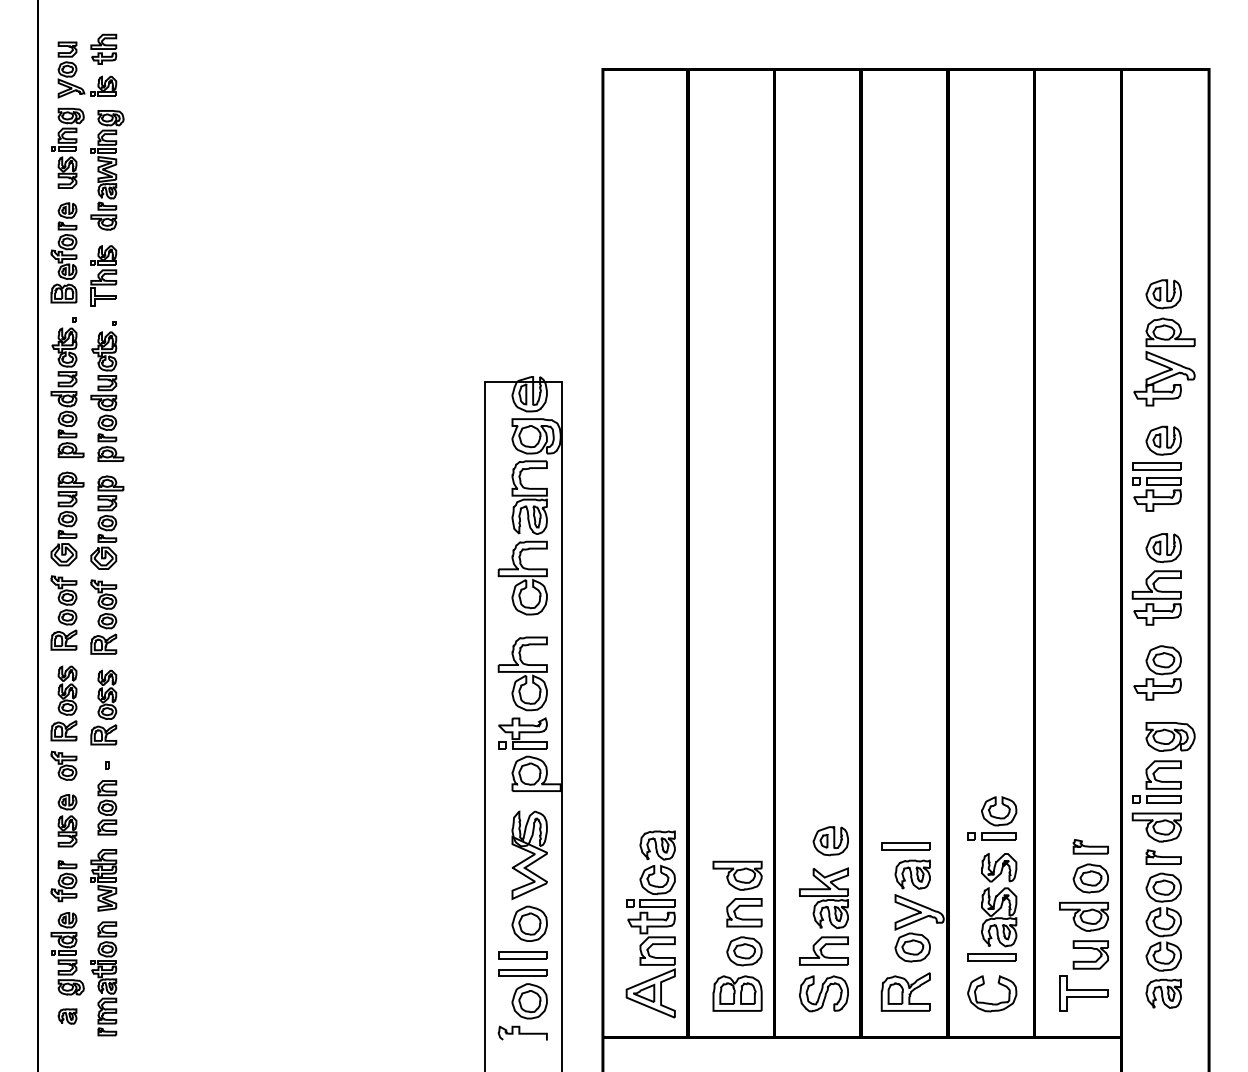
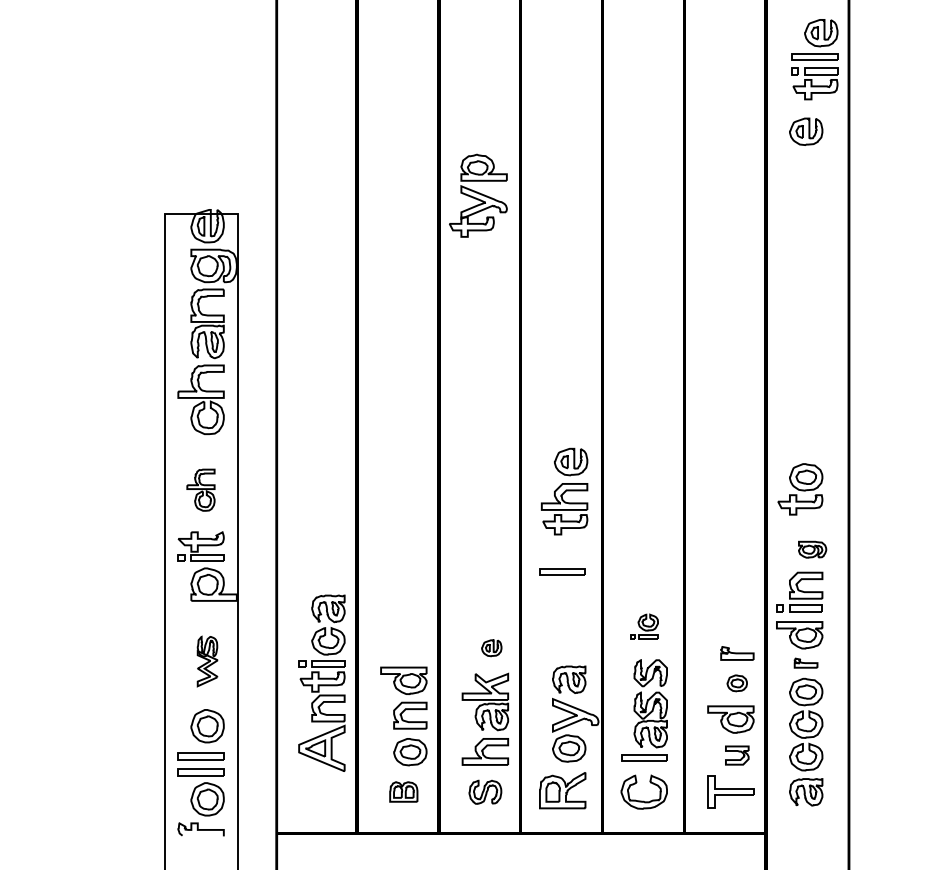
part: (1164, 361) -> (478, 195), moved
part: (1156, 468) -> (814, 59), moved
part: (1156, 579) -> (564, 491), moved
part: (522, 673) -> (200, 489), size x0.6
part: (1170, 736) -> (812, 549), size x0.6
part: (992, 818) -> (644, 626), size x0.6
part: (830, 841) -> (491, 648), size x0.6
part: (905, 846) -> (562, 571), moved
part: (529, 855) -> (207, 661), size x0.6
part: (1163, 856) -> (805, 662), size x0.7
part: (1090, 878) -> (737, 683), size x0.6
part: (650, 924) -> (321, 683), moved
part: (1090, 954) -> (737, 755), size x0.7
part: (737, 993) -> (403, 791), size x0.6
part: (823, 993) -> (484, 791), size x0.7

